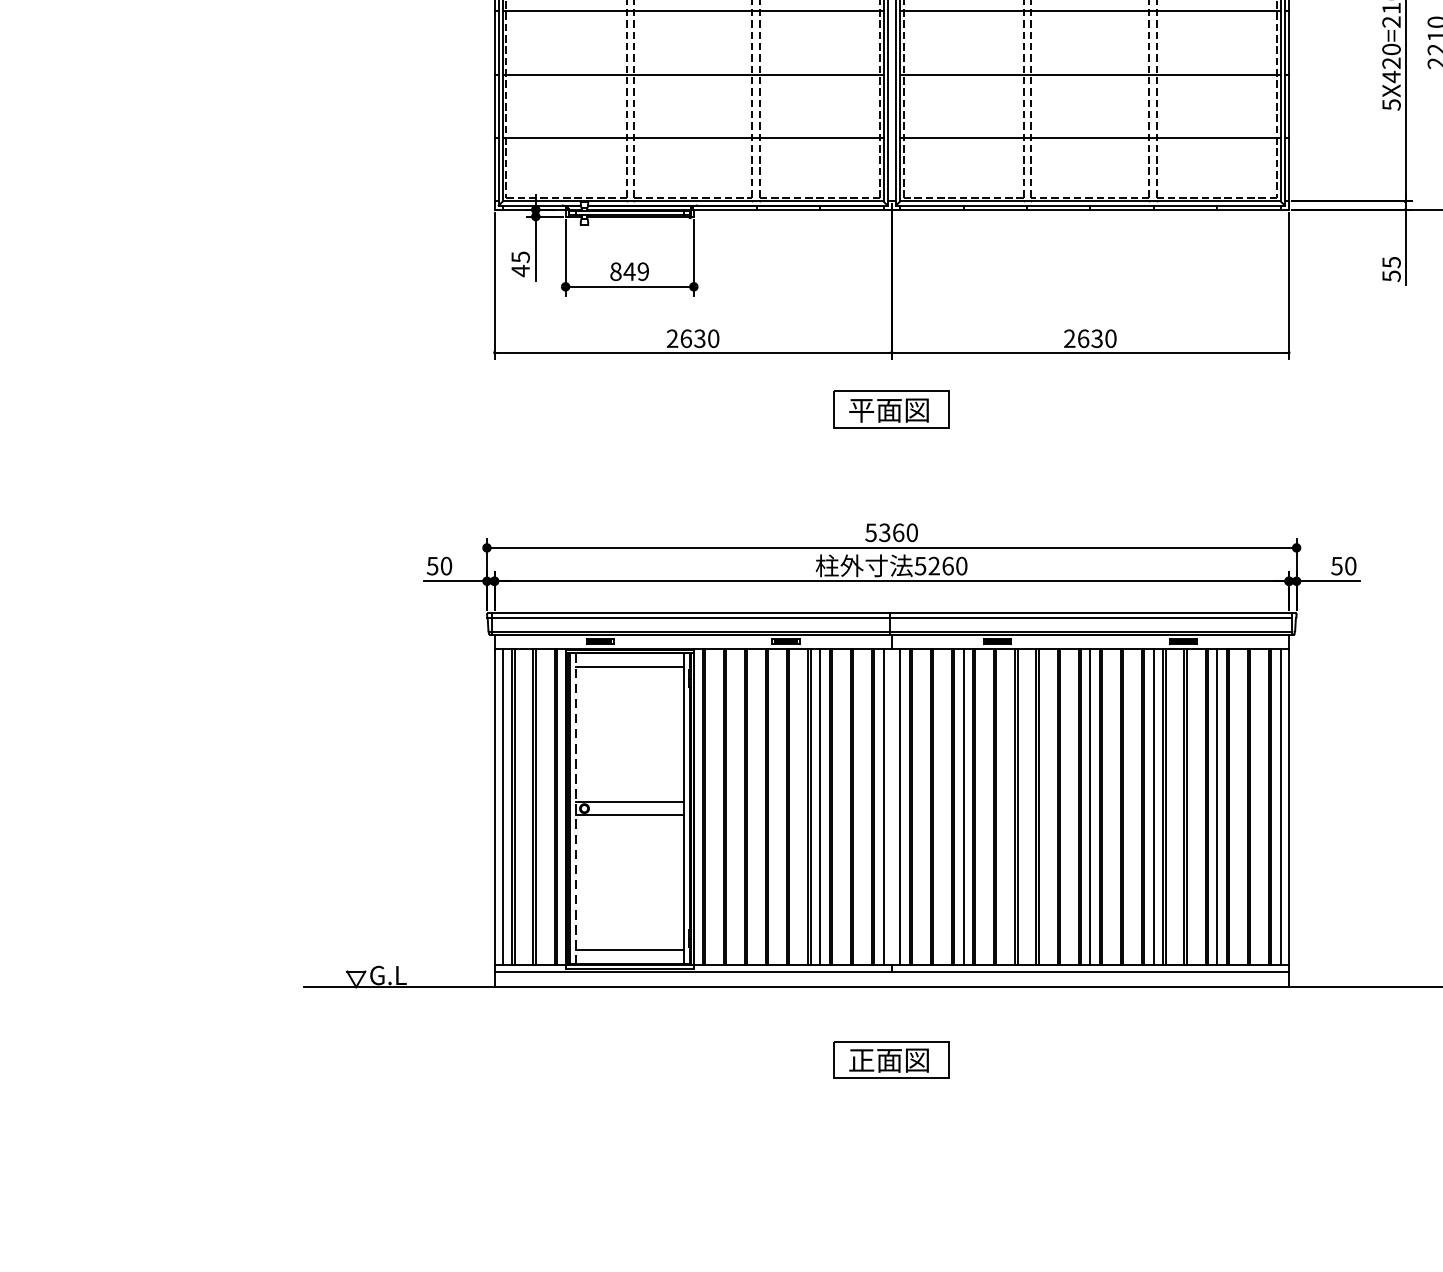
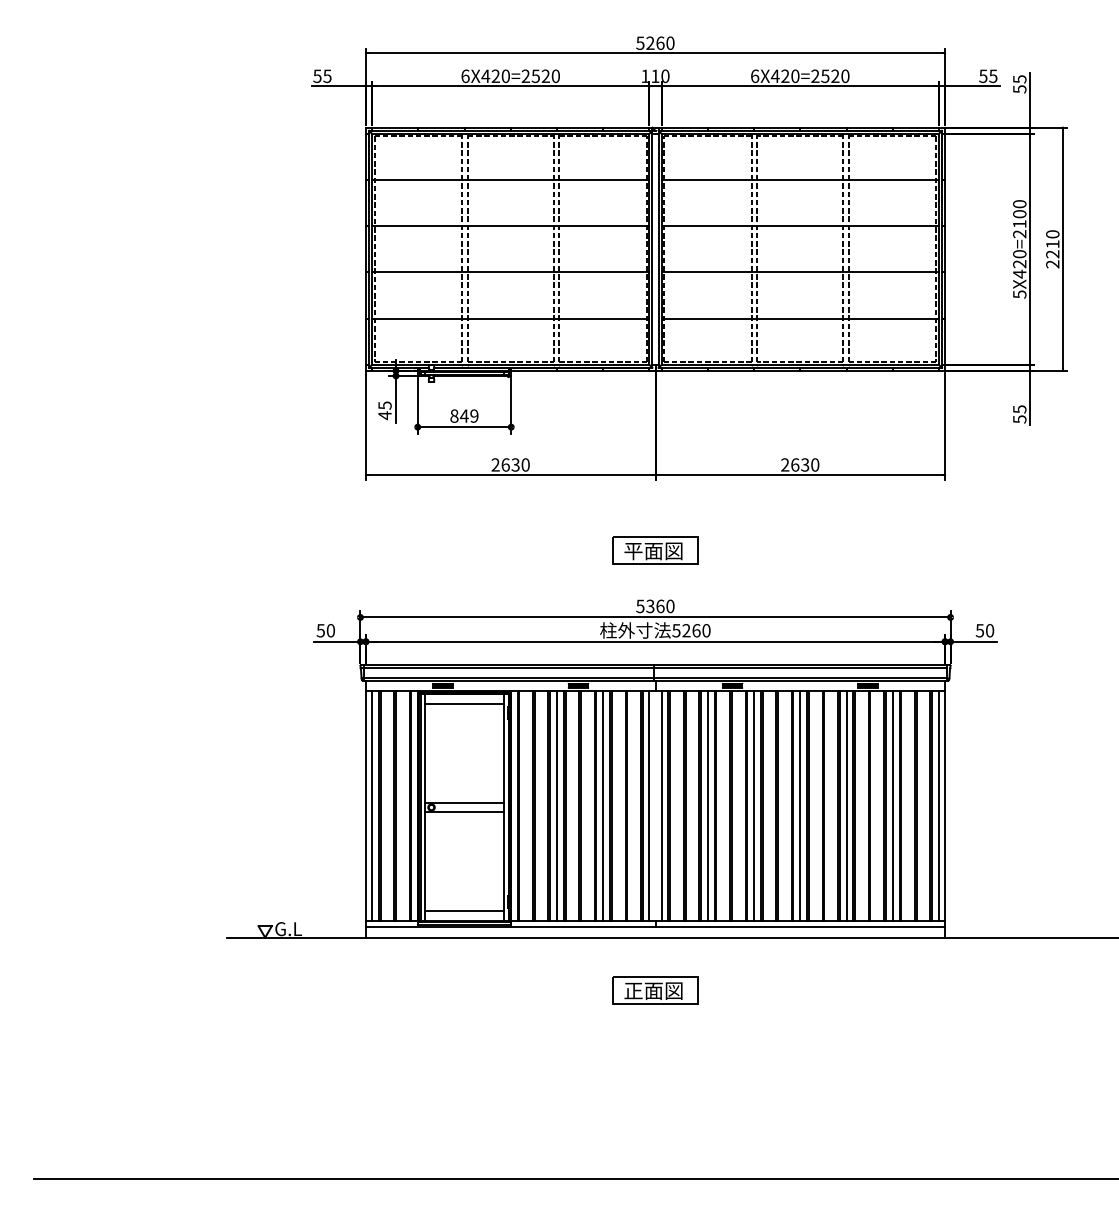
part: (891, 409) -> (655, 550), moved
line: (755, 807) -> (556, 806), added
line: (1027, 807) -> (754, 806), added
line: (576, 810) -> (425, 808), dashed -> solid

